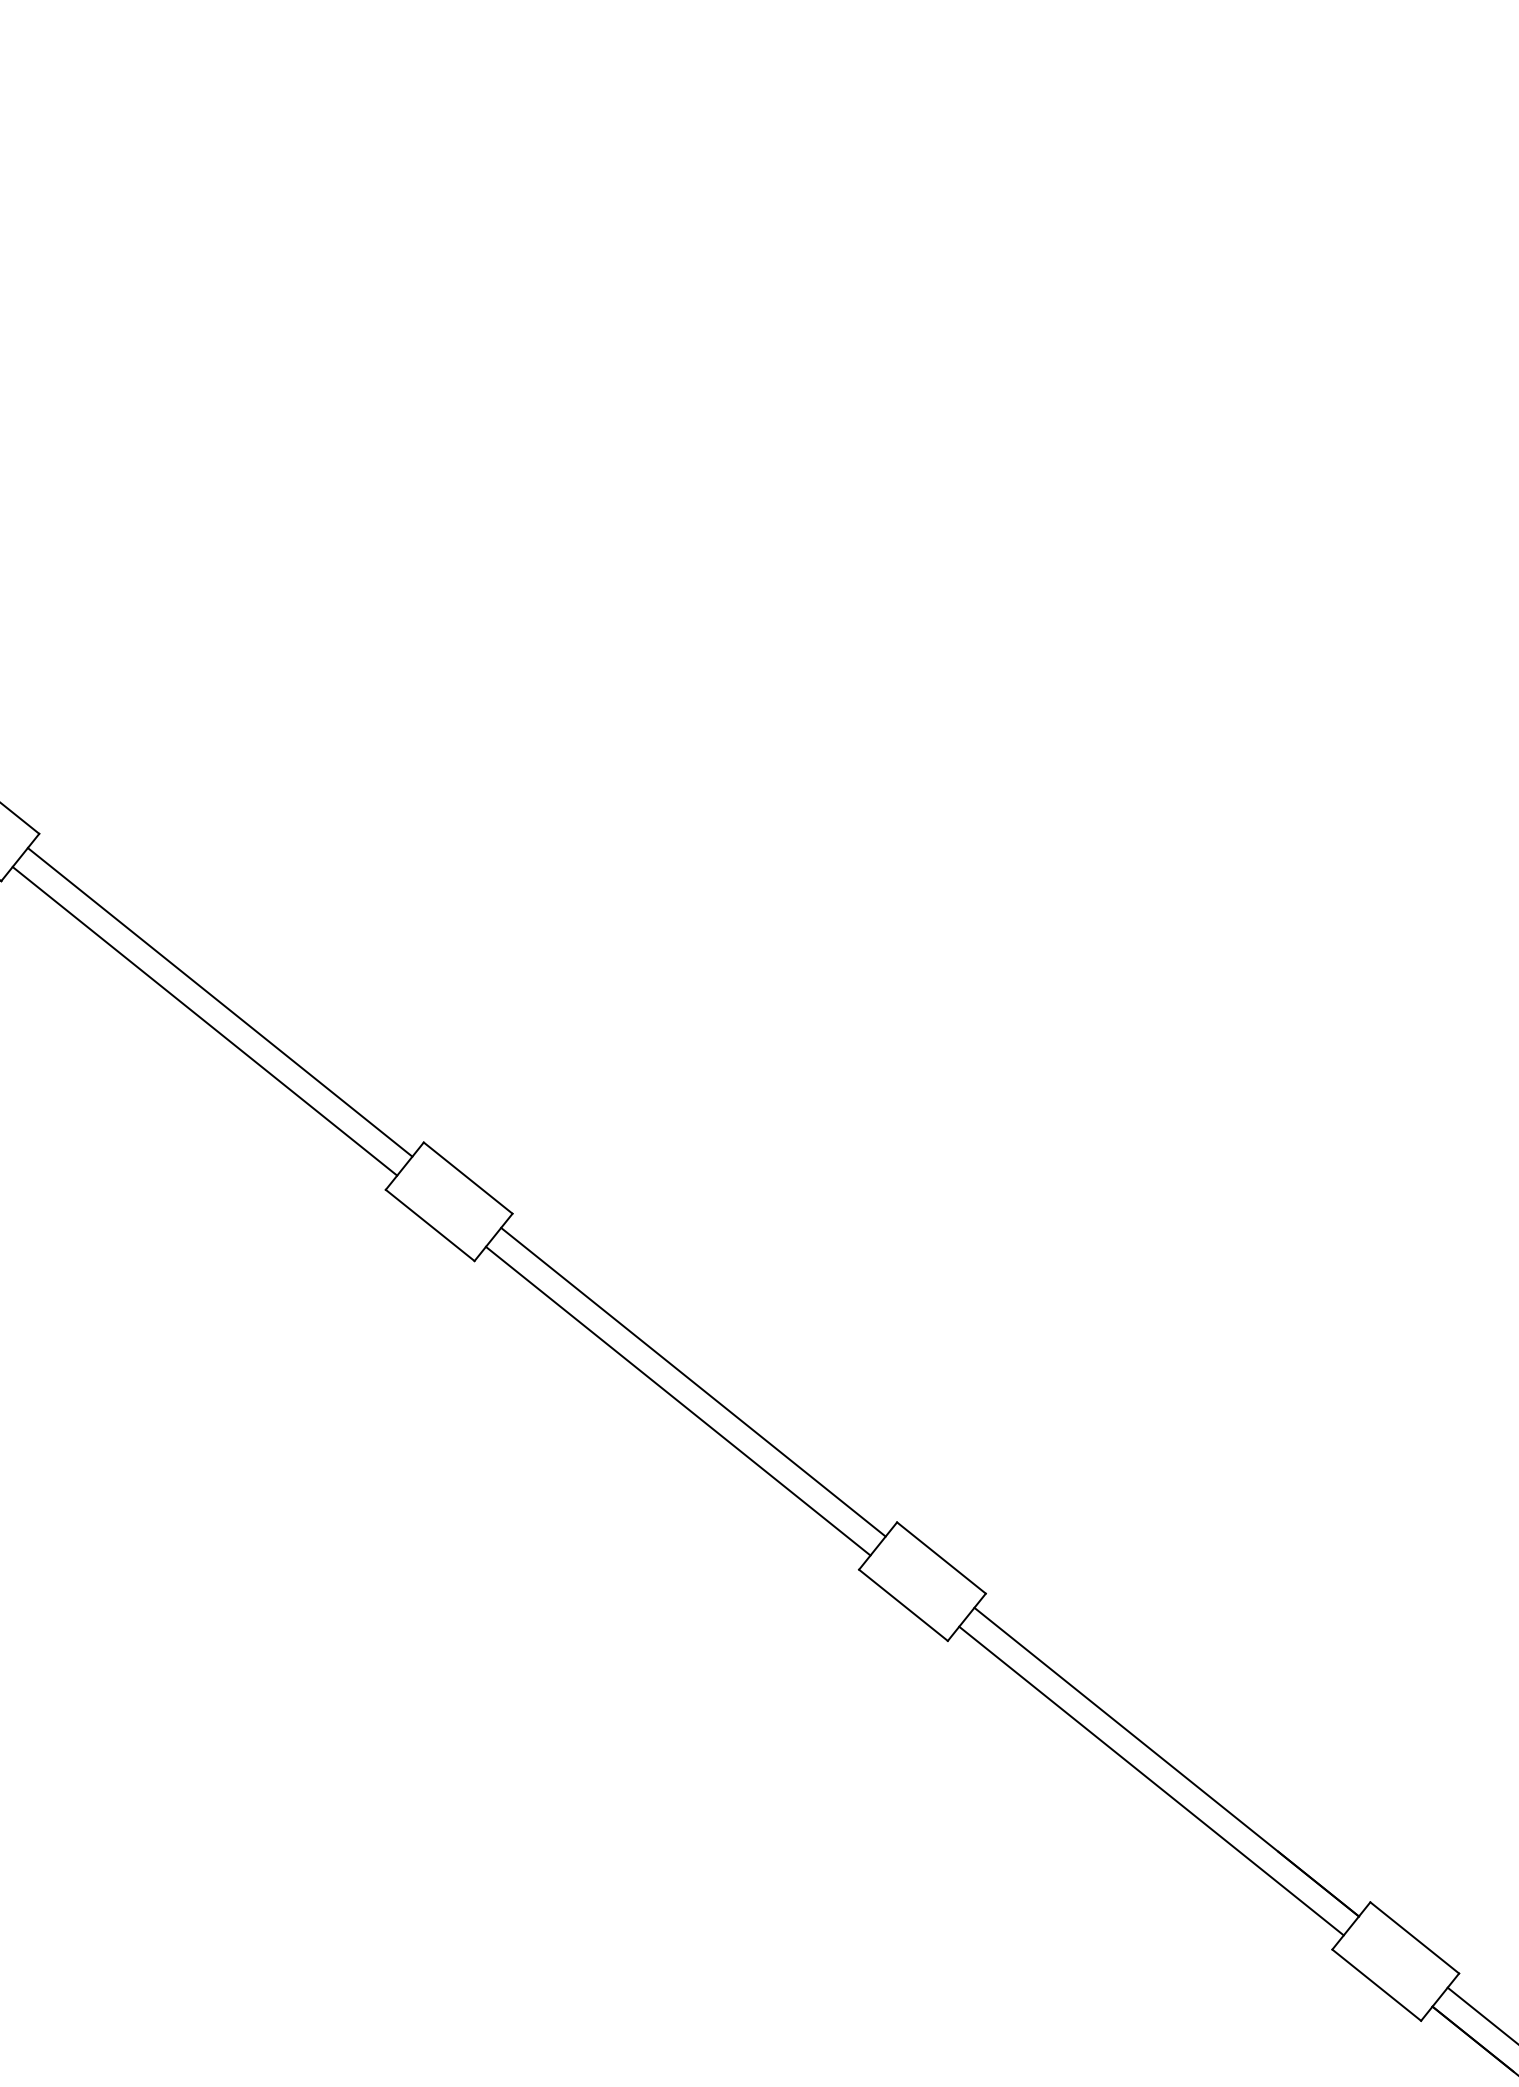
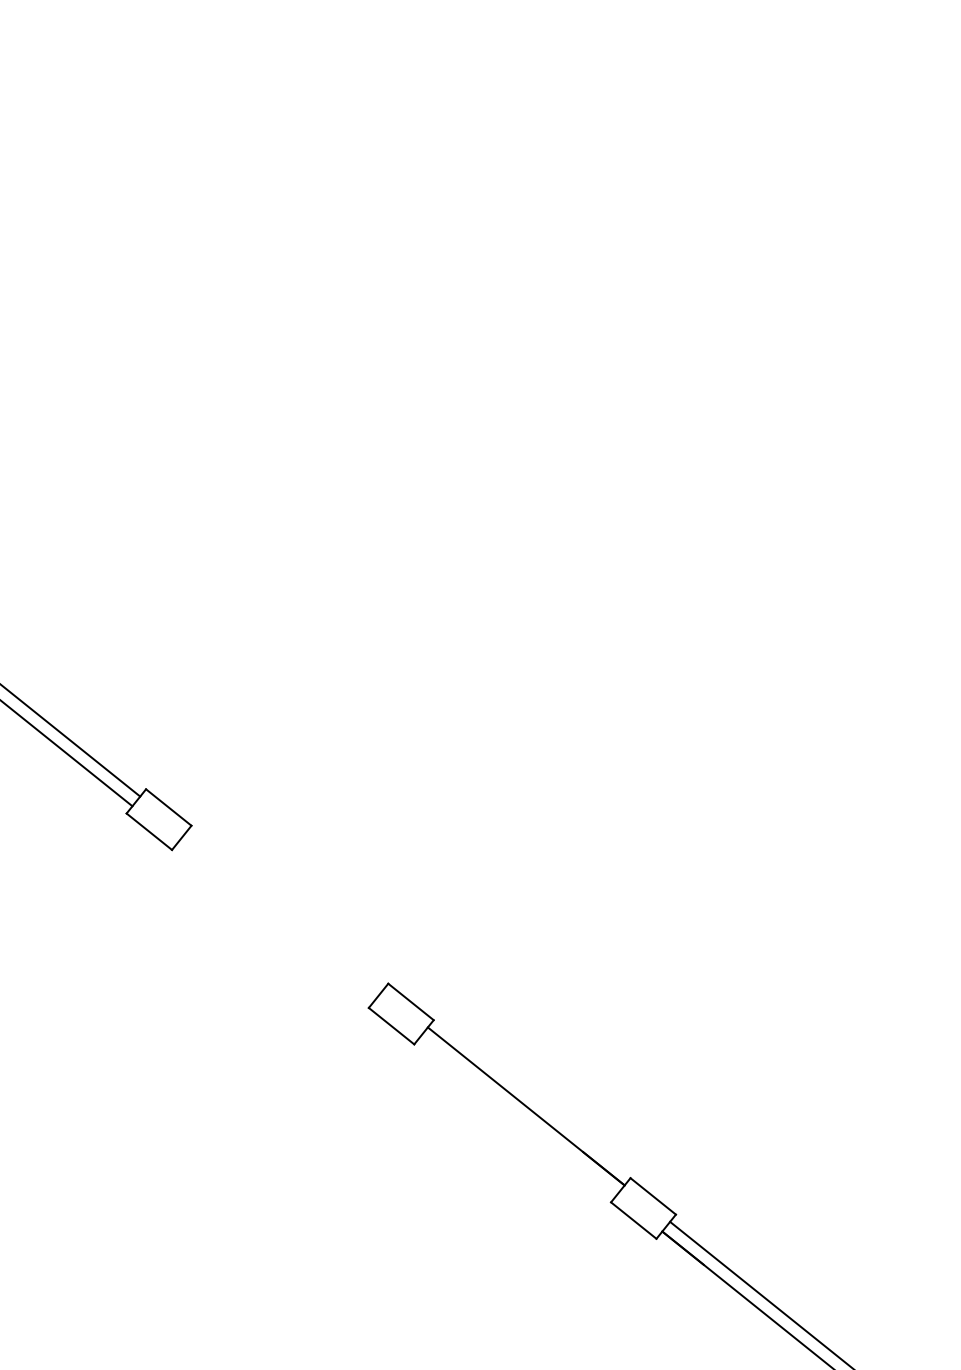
line: (692, 1381) -> (283, 911), removed
line: (676, 1400) -> (275, 921), removed
line: (1151, 1781) -> (518, 1116), removed

